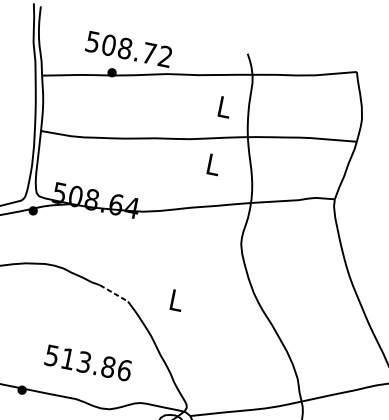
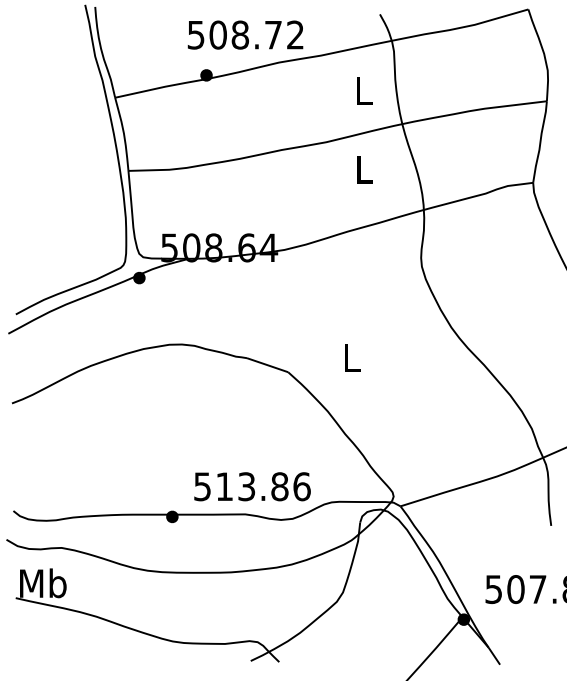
text: (129, 48) -> (245, 34), moved
line: (113, 293) -> (267, 365), dashed -> solid
text: (88, 362) -> (252, 486), moved

